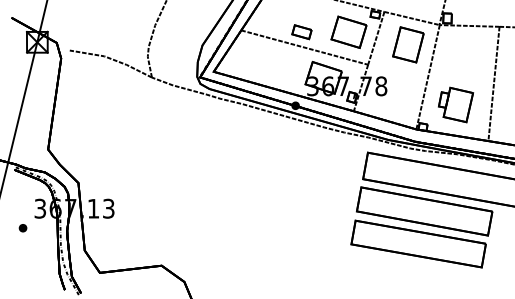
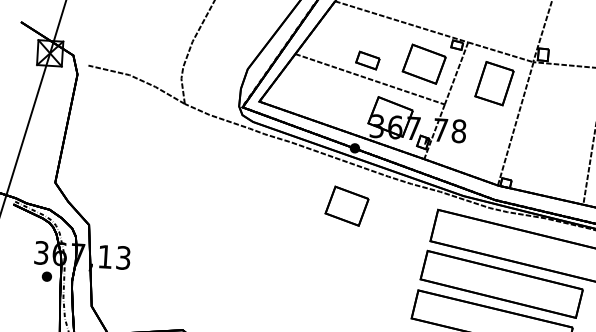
part: (456, 104) -> (547, 158), removed
part: (291, 153) -> (346, 205), added
part: (22, 228) -> (46, 277), moved

